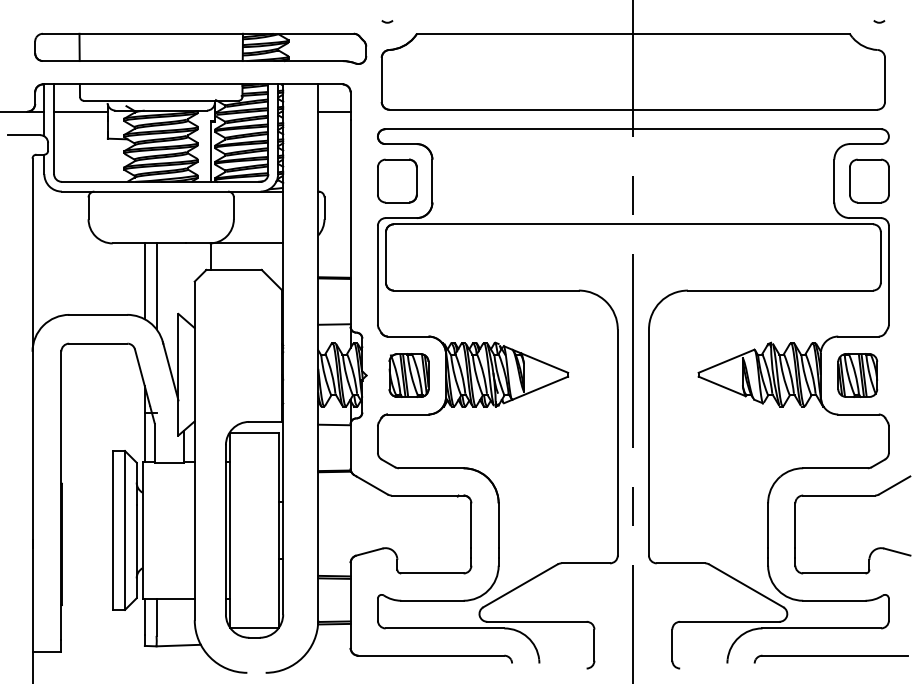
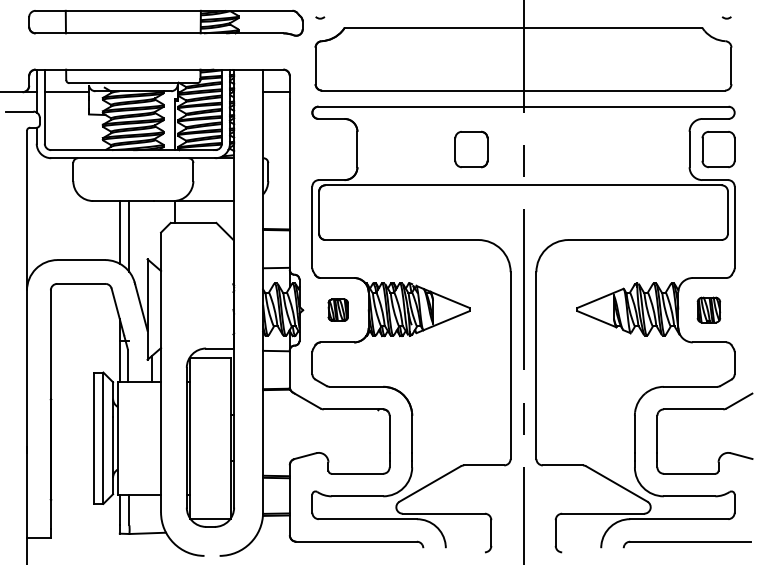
part: (200, 47) -> (165, 22), moved
part: (397, 181) -> (471, 149), moved
part: (409, 374) -> (338, 309), size x0.6
part: (857, 374) -> (708, 309), size x0.7

